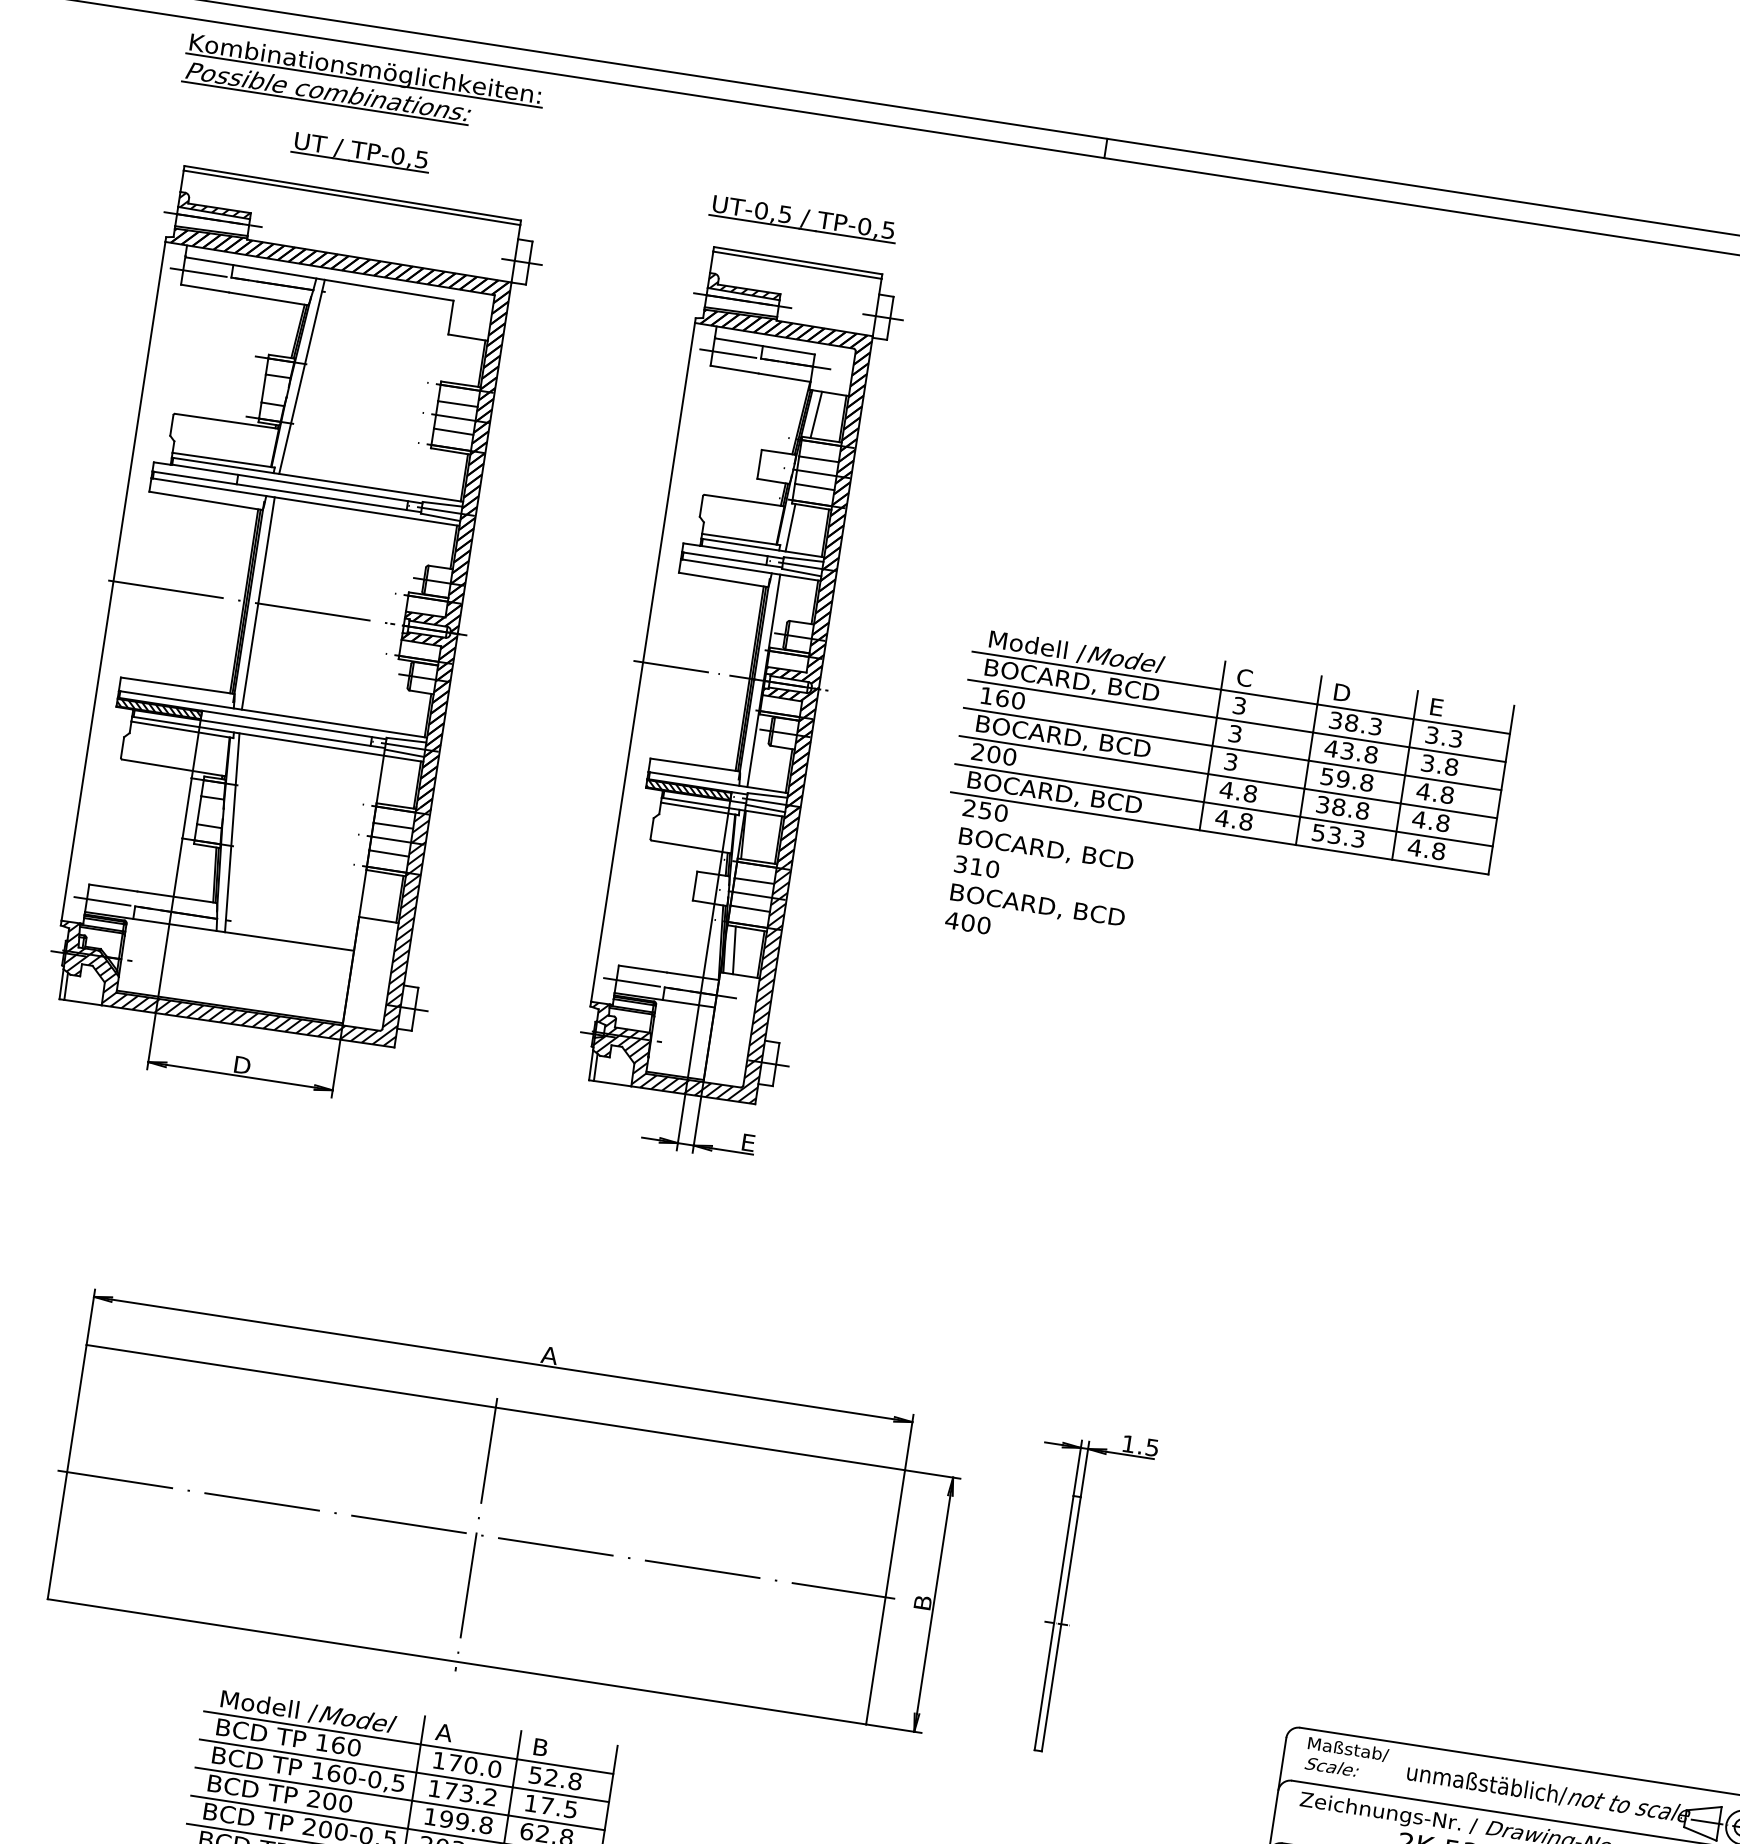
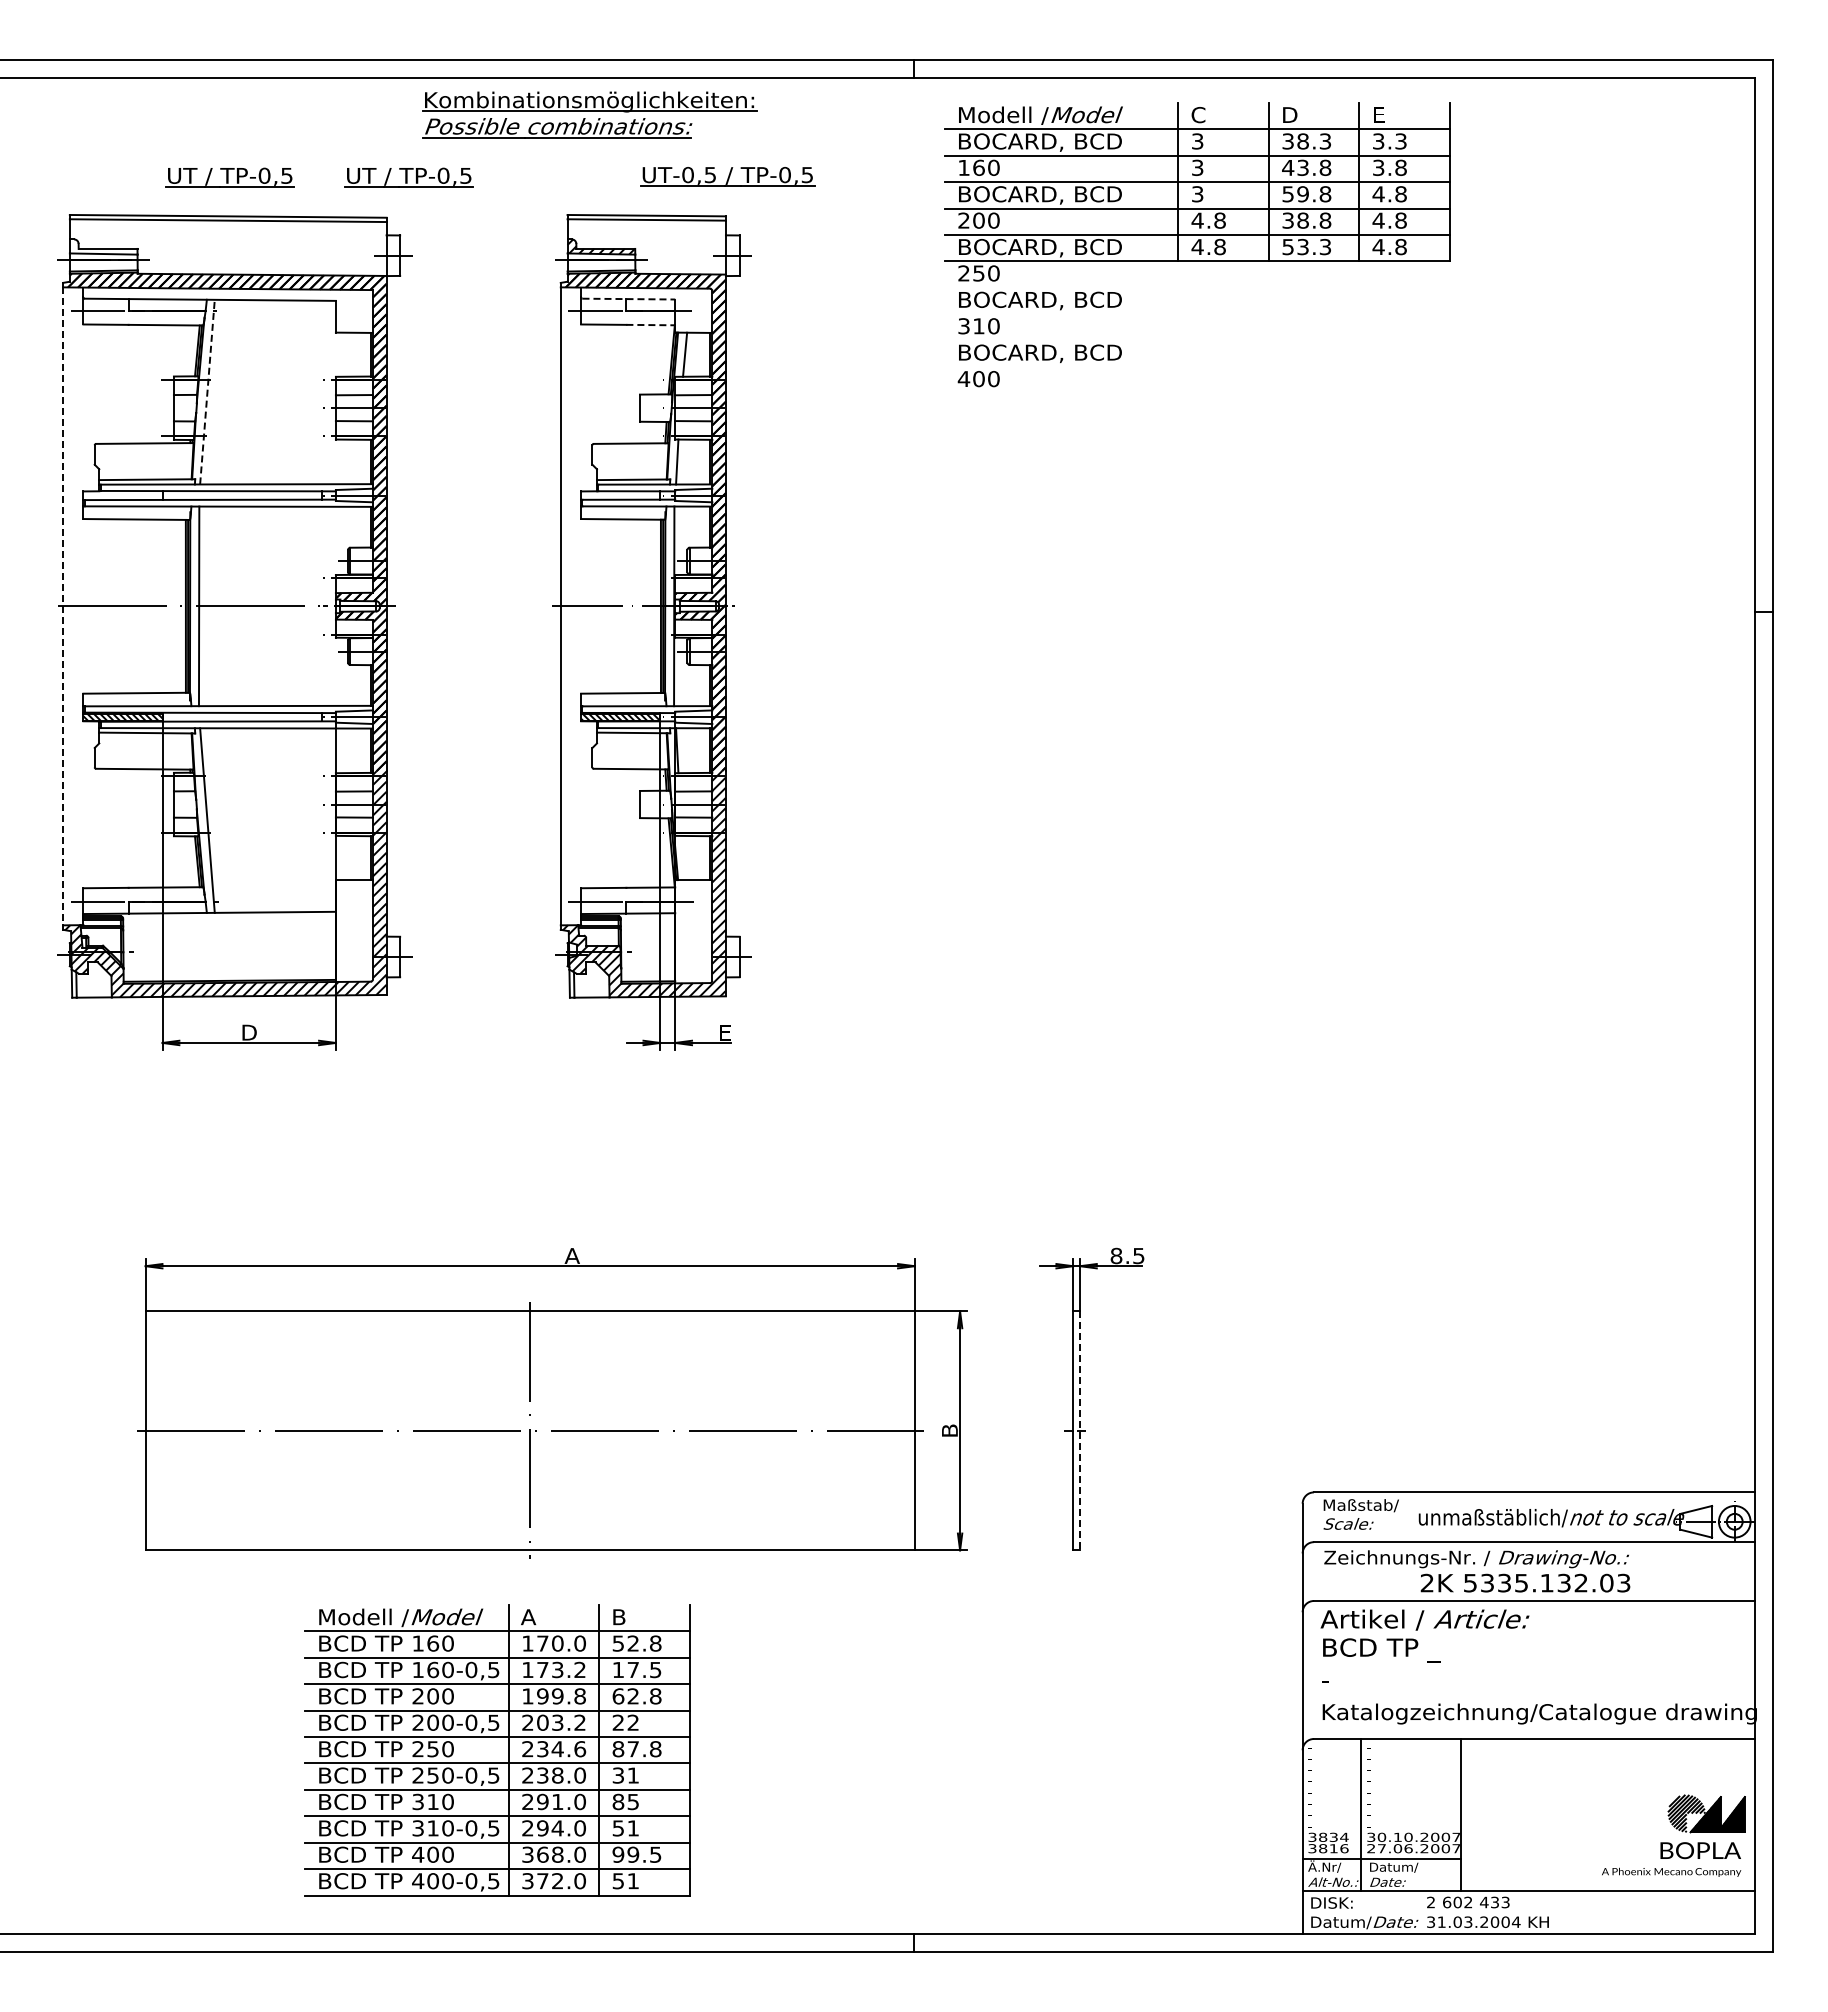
part: (363, 83) -> (589, 114), moved
part: (550, 181) -> (408, 177), added
hatch: (215, 205) -> (103, 246), removed
part: (803, 218) -> (727, 176), moved
line: (766, 347) -> (629, 299), solid -> dashed
line: (302, 377) -> (207, 392), solid -> dashed
line: (785, 378) -> (651, 325), solid -> dashed
line: (113, 581) -> (63, 606), solid -> dashed
part: (1222, 815) -> (1197, 244), moved
line: (734, 949) -> (685, 857), removed
text: (1128, 1443) -> (1116, 1255), 1.5 -> 8.5
line: (1061, 1624) -> (1080, 1431), solid -> dashed

